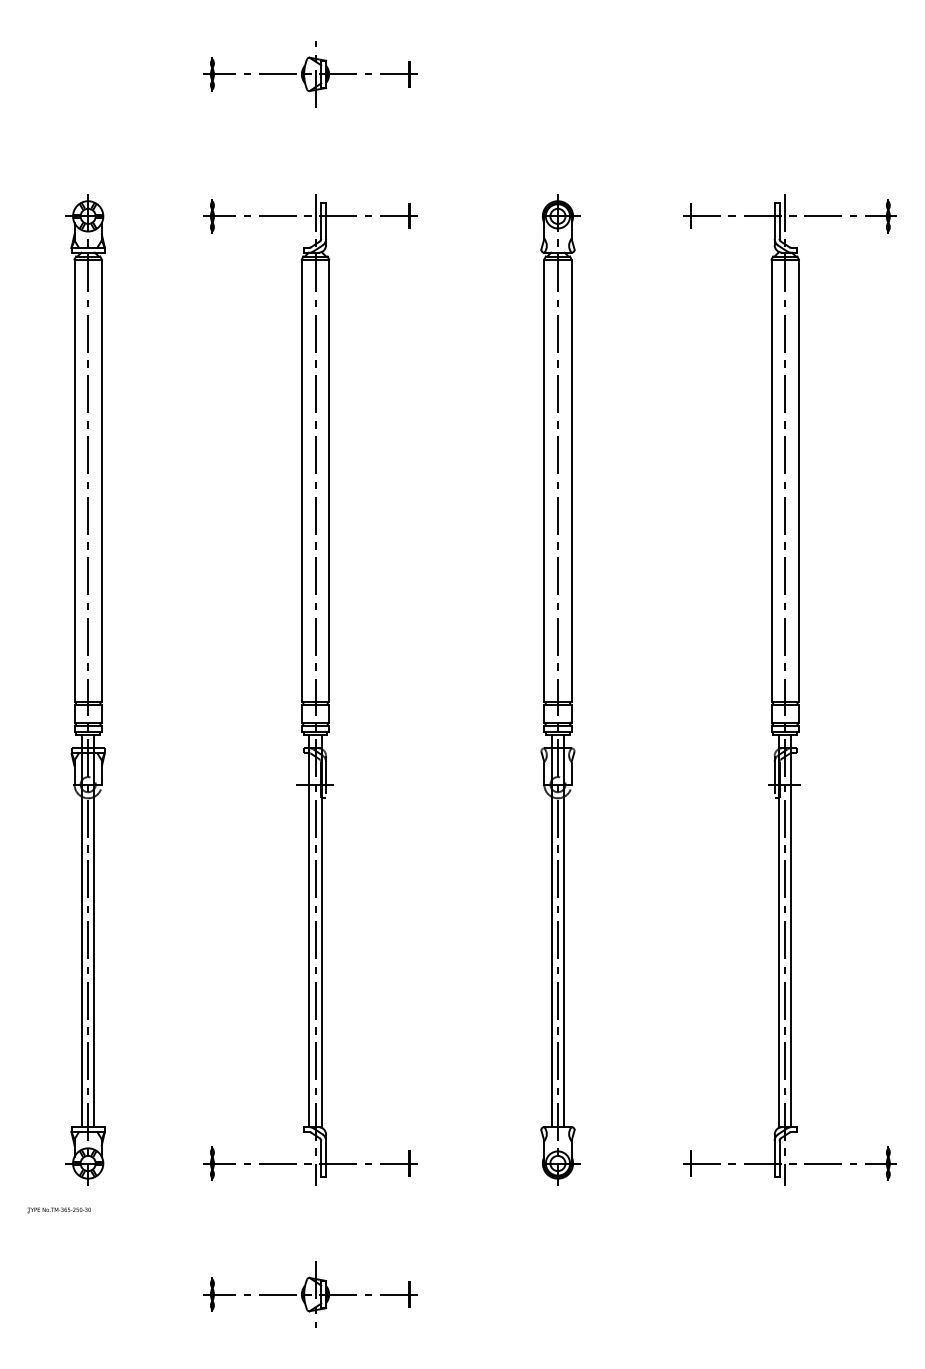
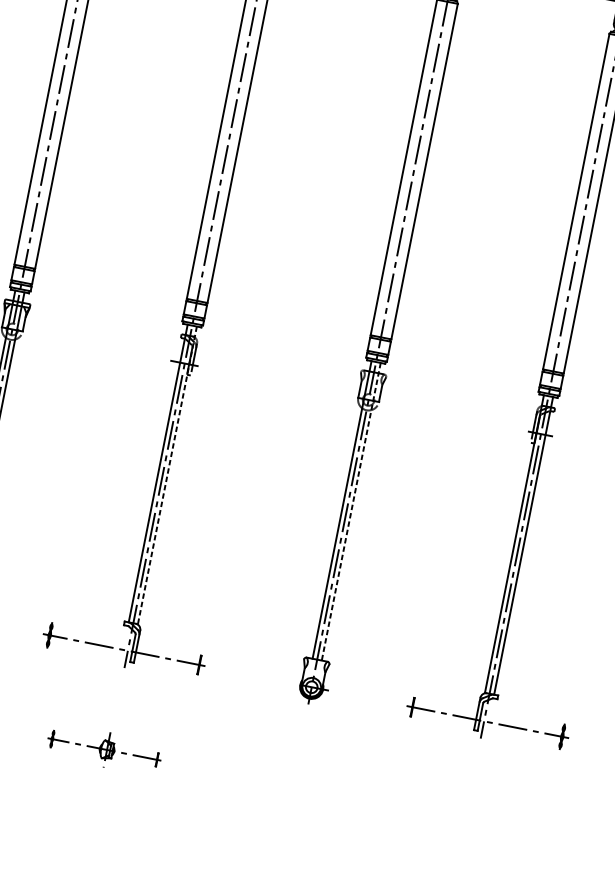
line: (321, 931) -> (167, 475), solid -> dashed
line: (564, 931) -> (351, 512), solid -> dashed
part: (310, 1294) -> (104, 749), size x0.7

